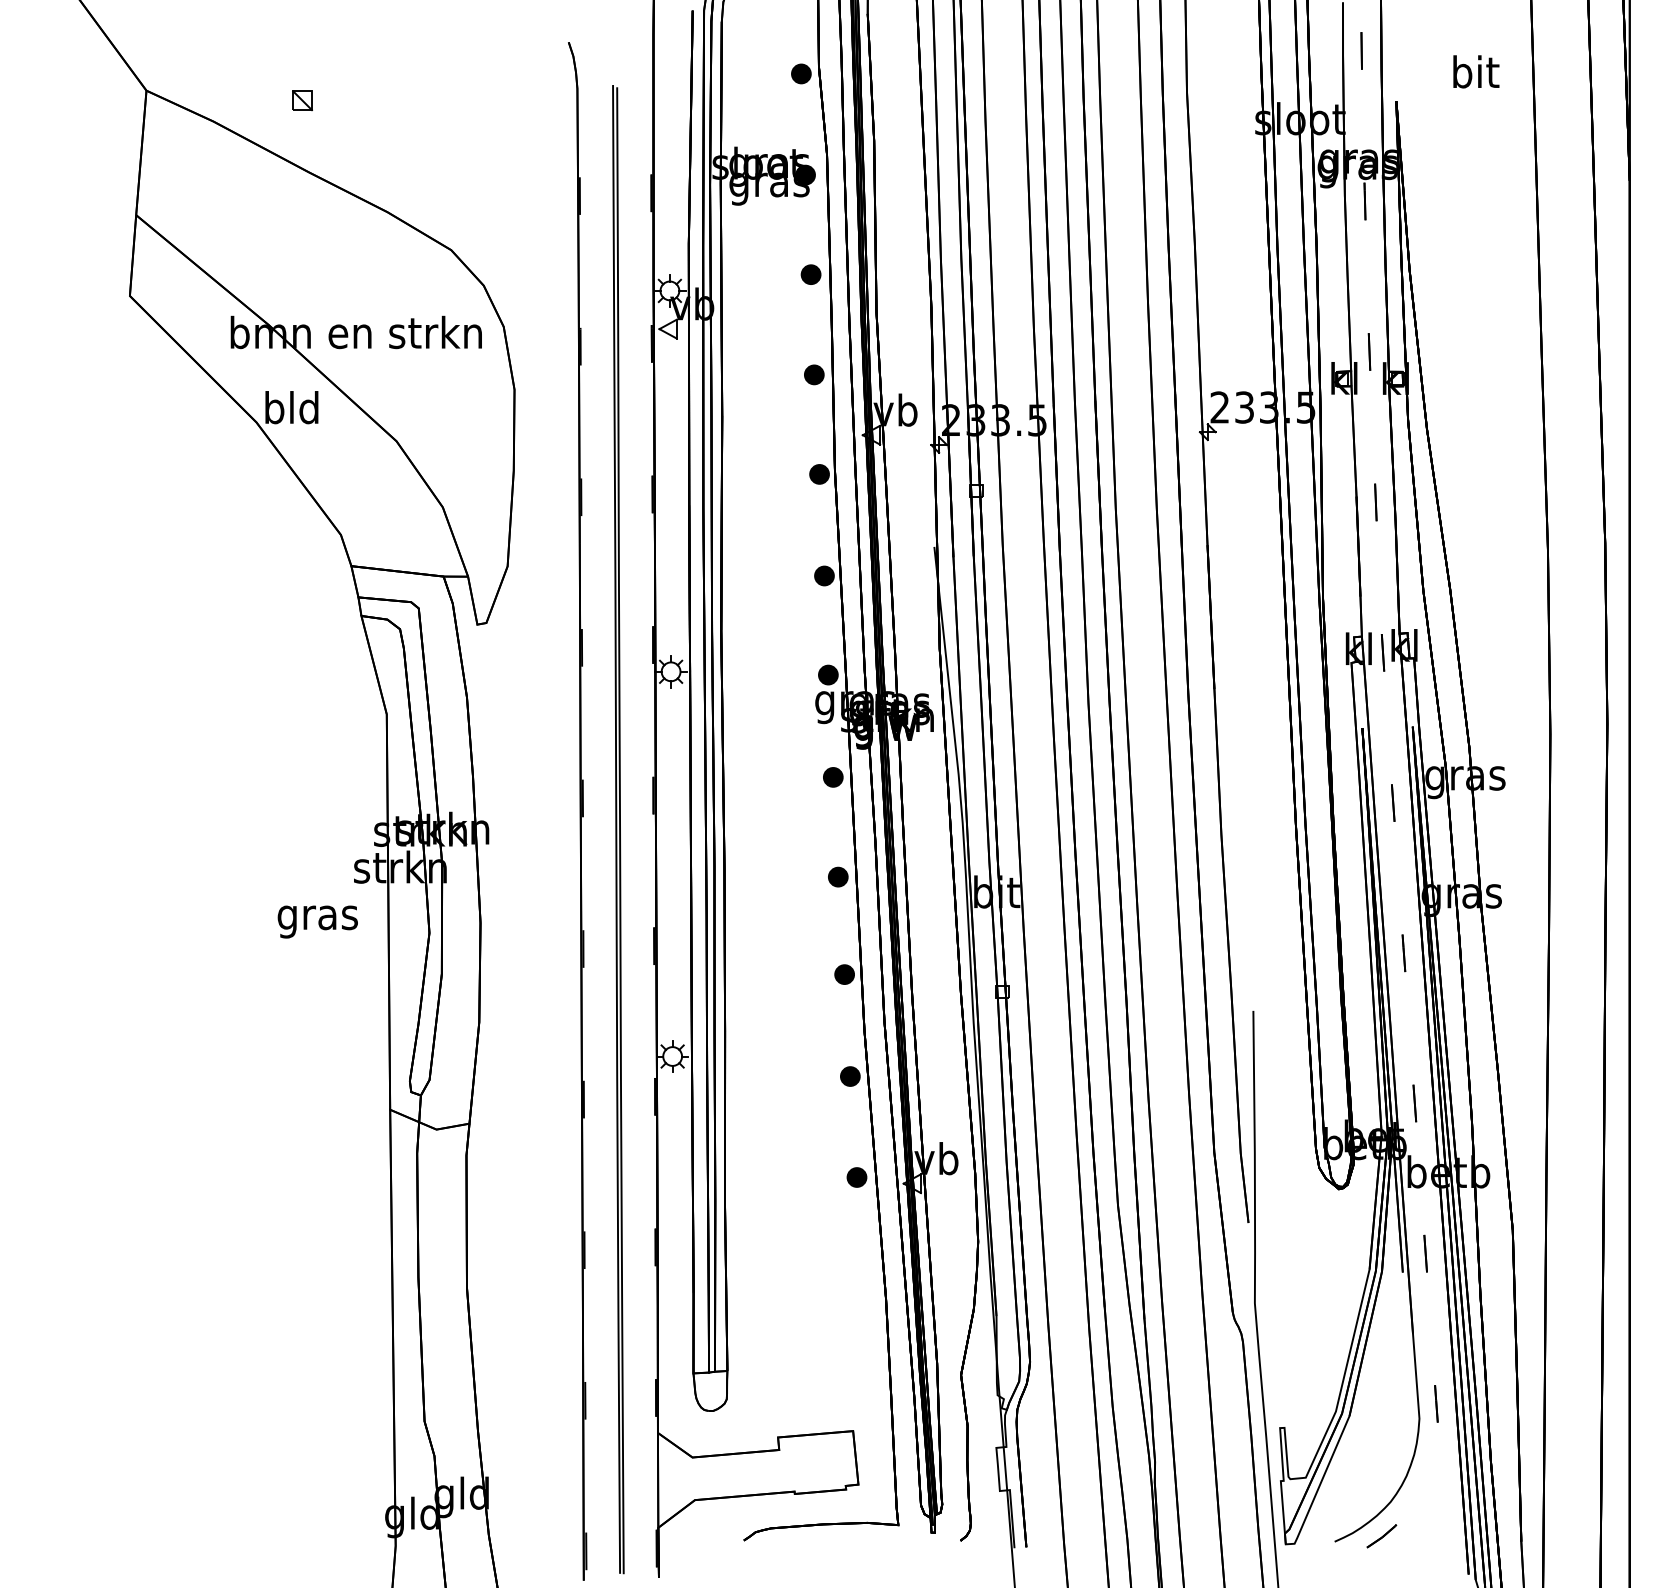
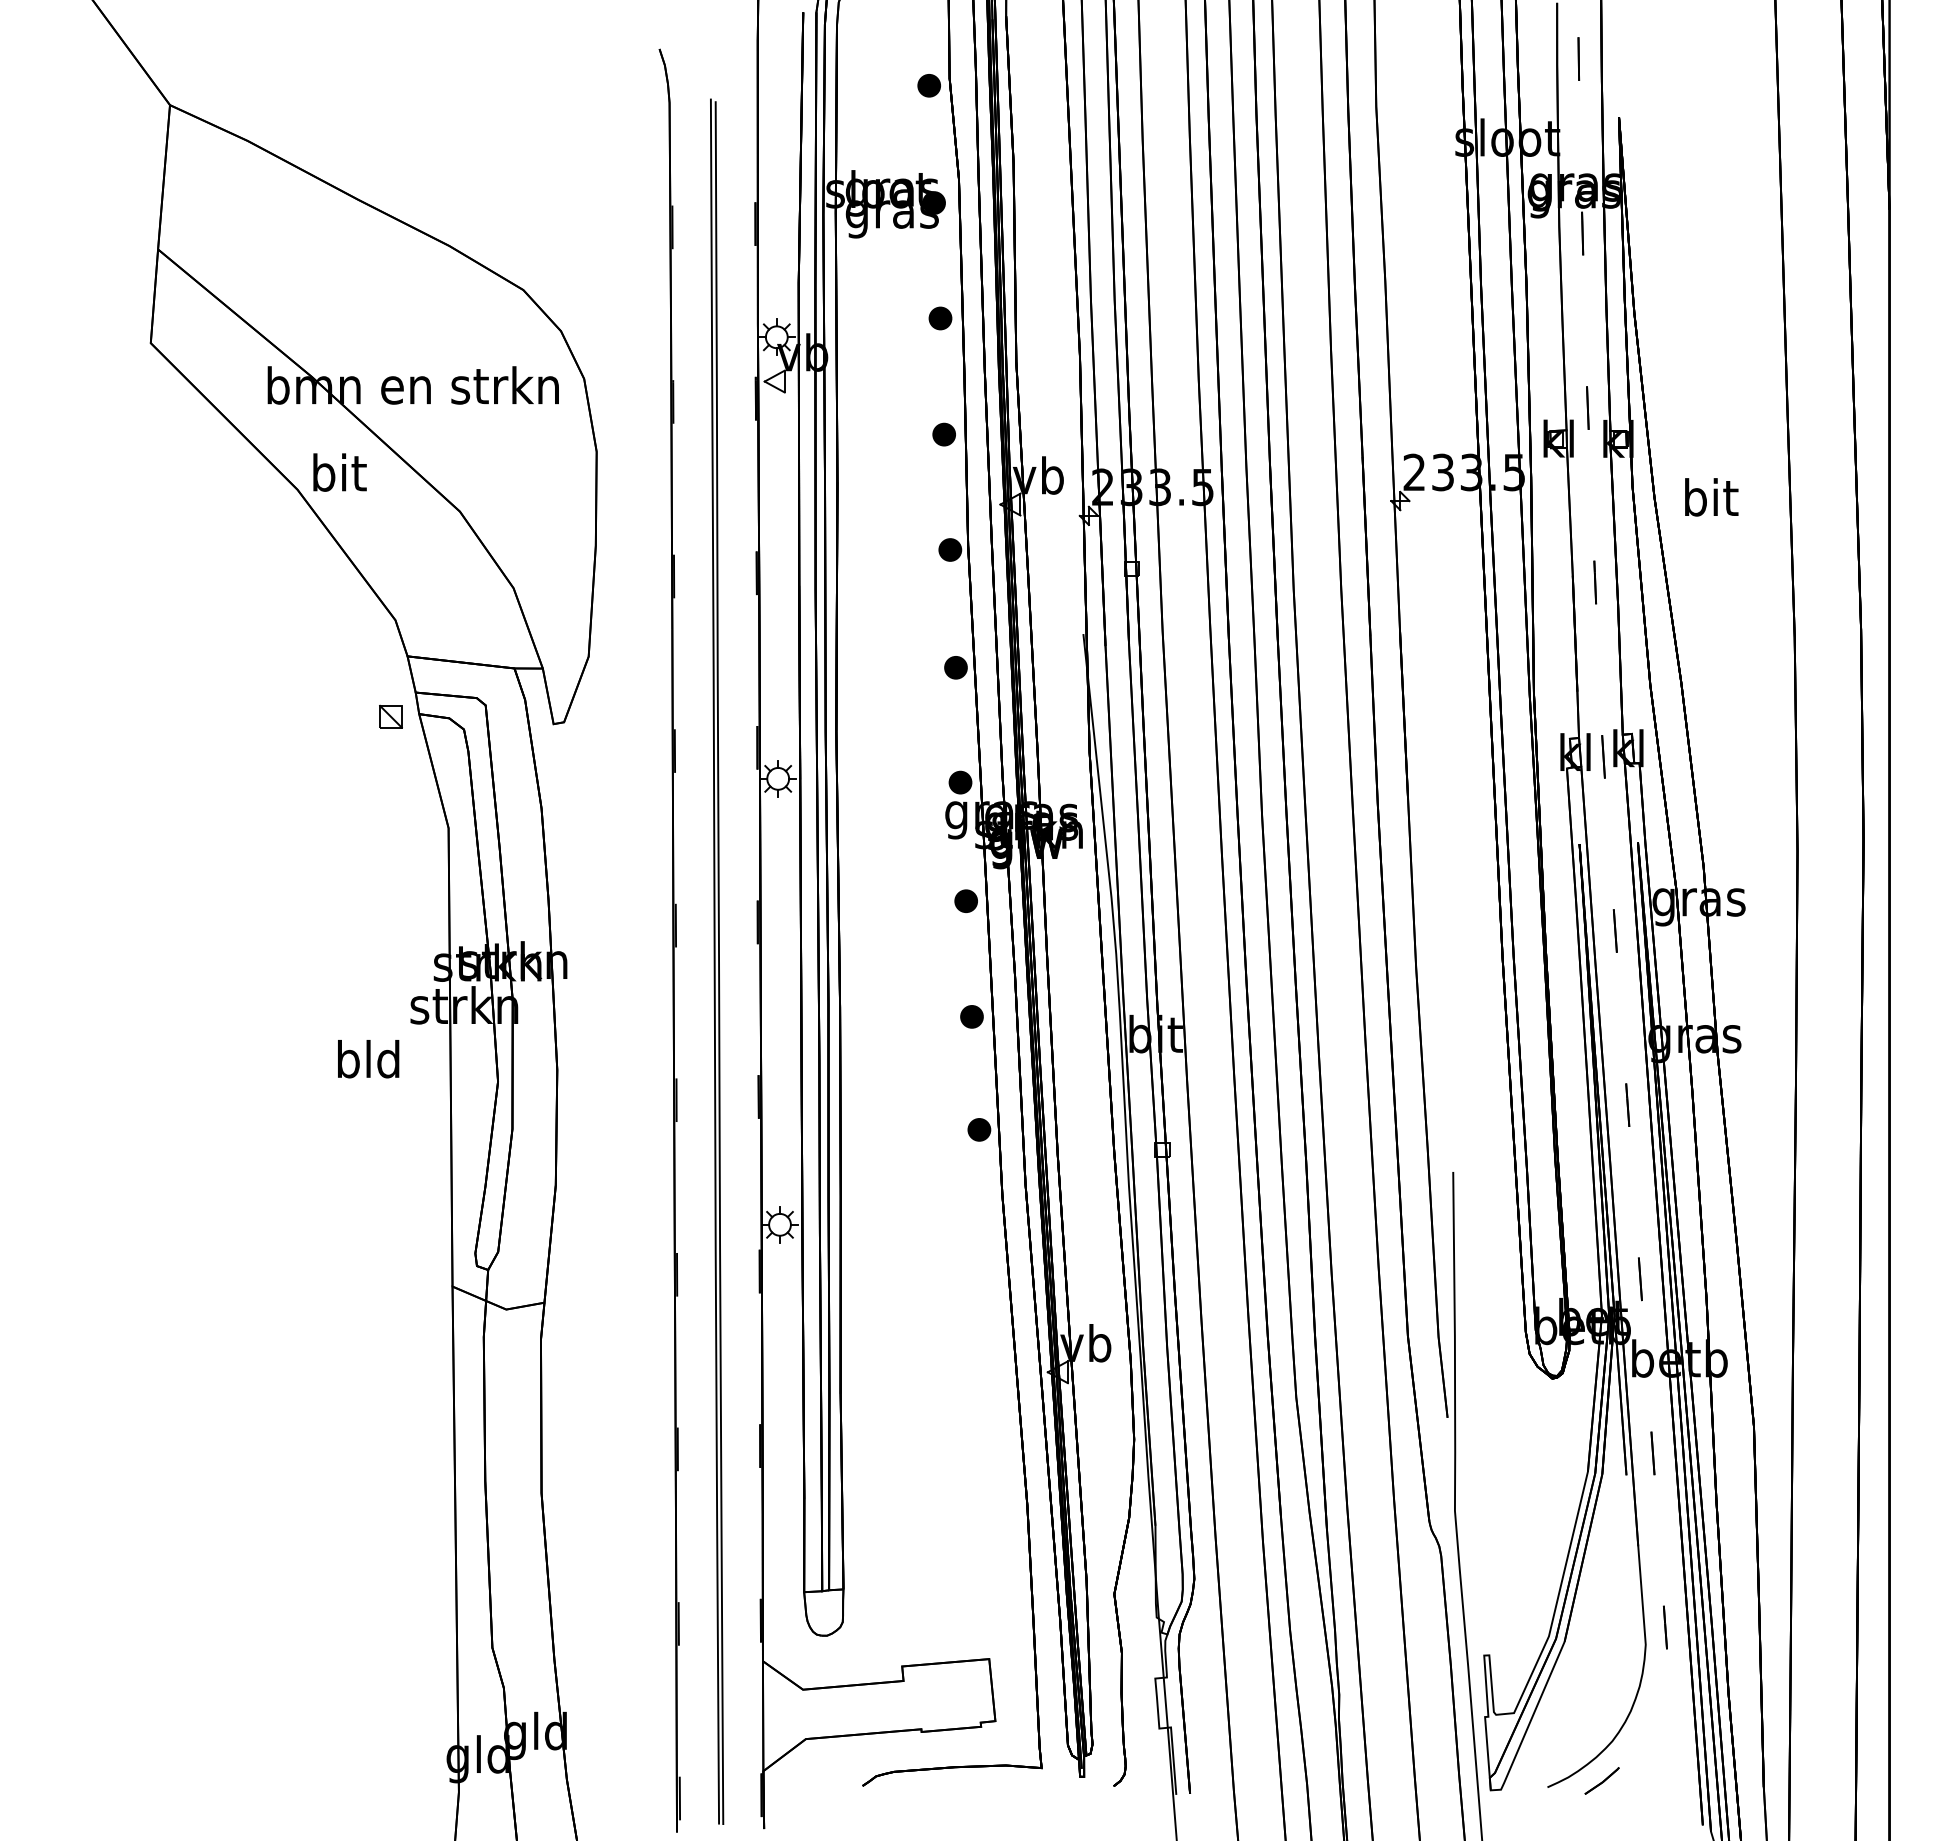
text: (1476, 72) -> (1711, 497), moved
part: (302, 100) -> (390, 716), moved
text: (291, 407) -> (338, 472), bld -> bit
text: (317, 918) -> (368, 1064), gras -> bld
part: (849, 1076) -> (985, 1247), removed
part: (856, 1176) -> (993, 1364), removed

